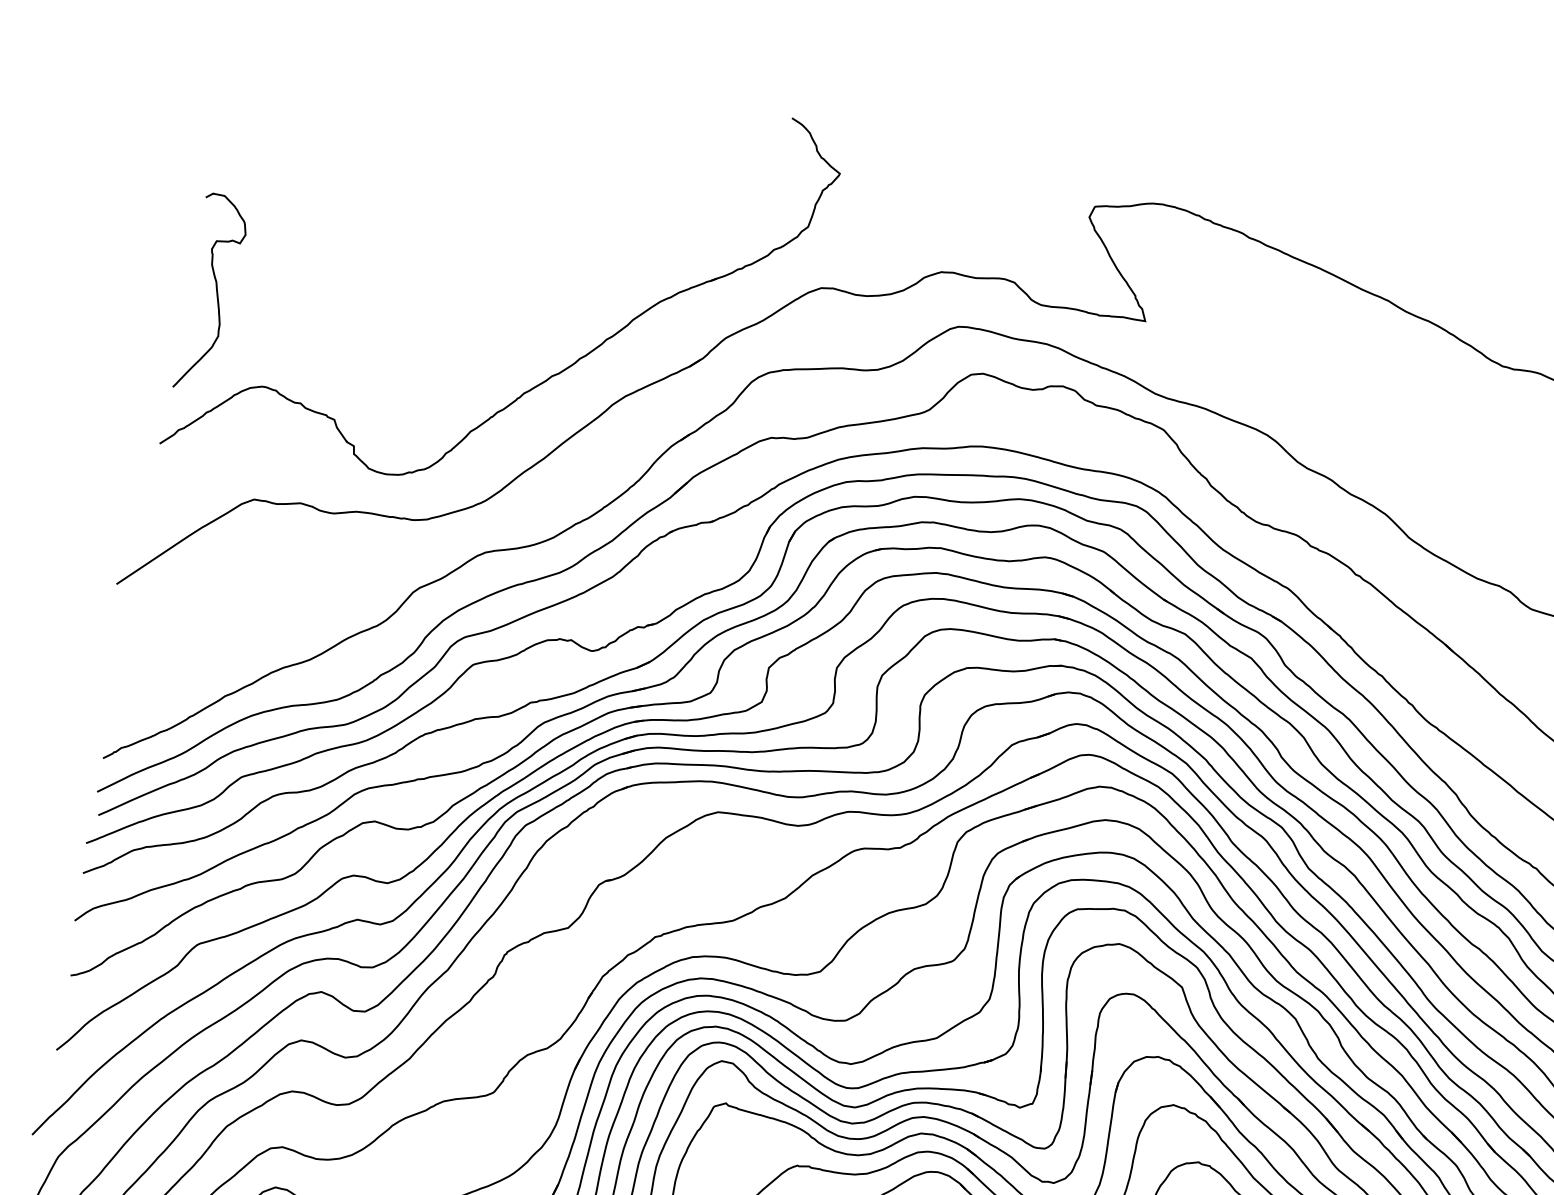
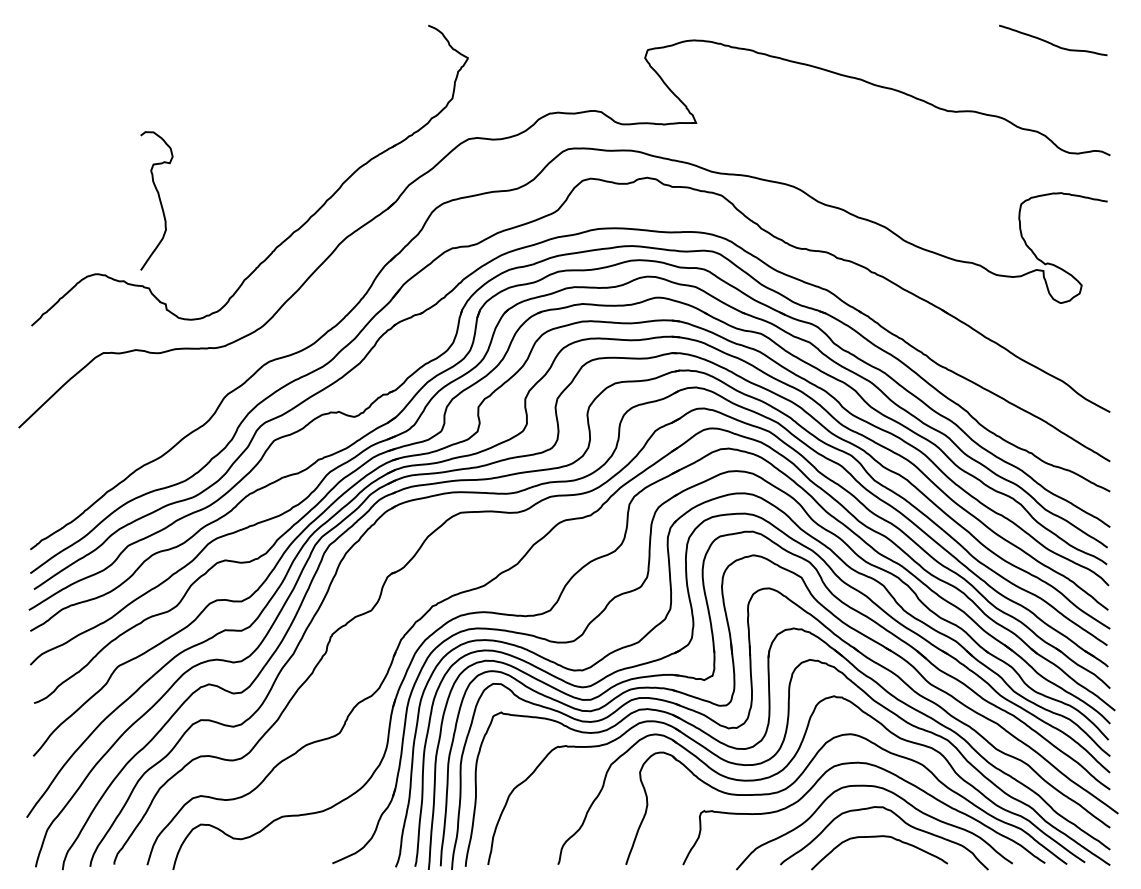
curve: (215, 290) -> (158, 198), moved

